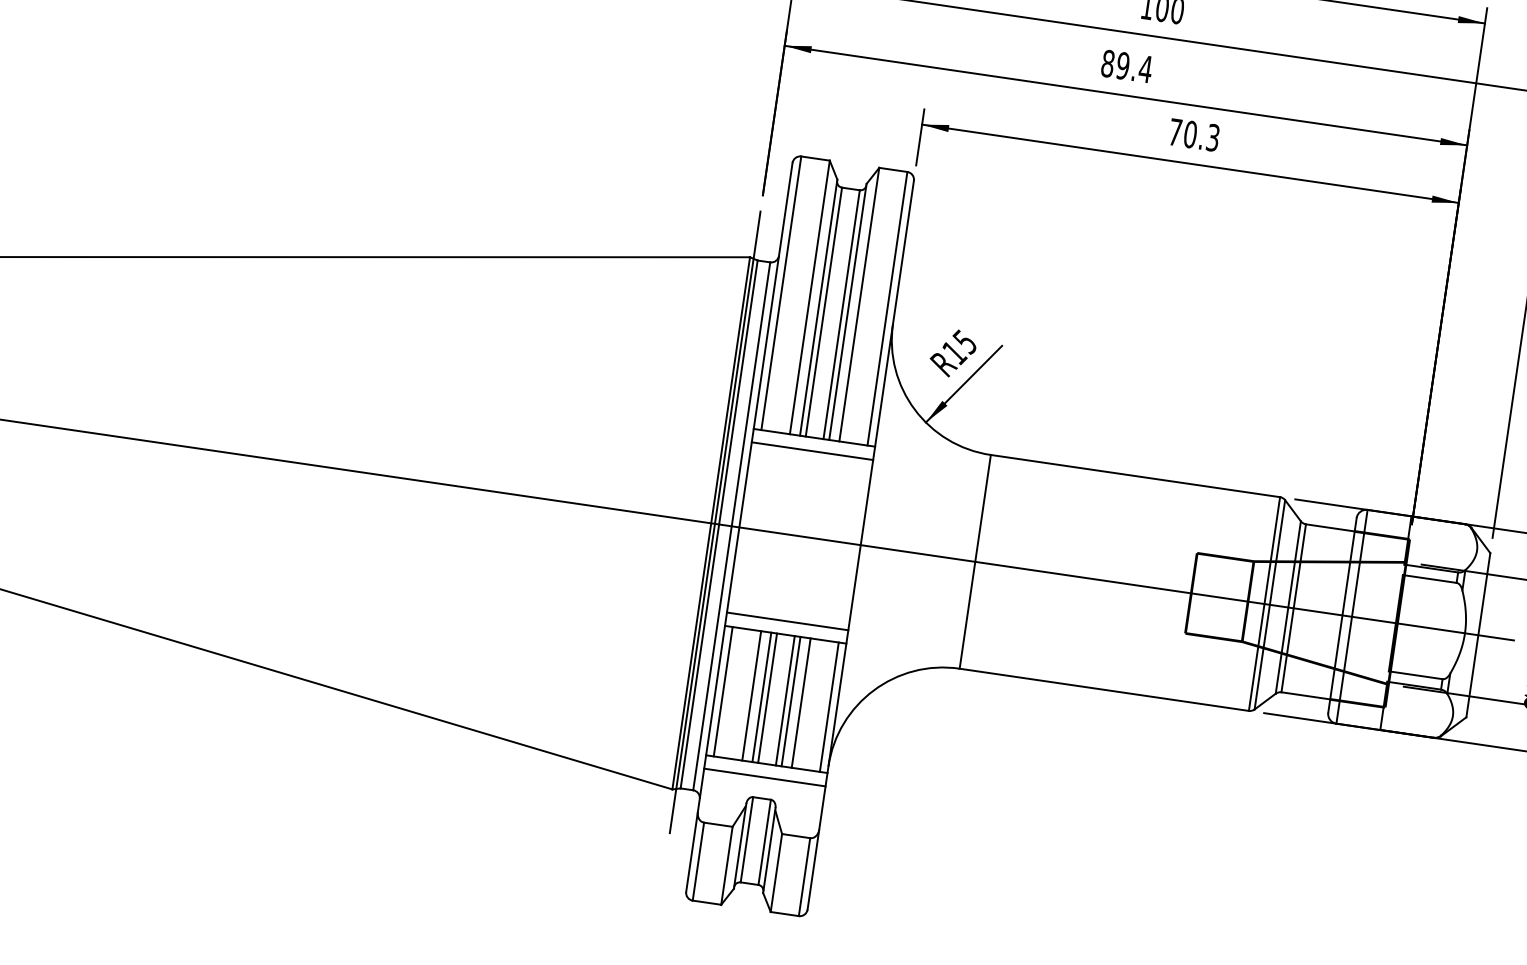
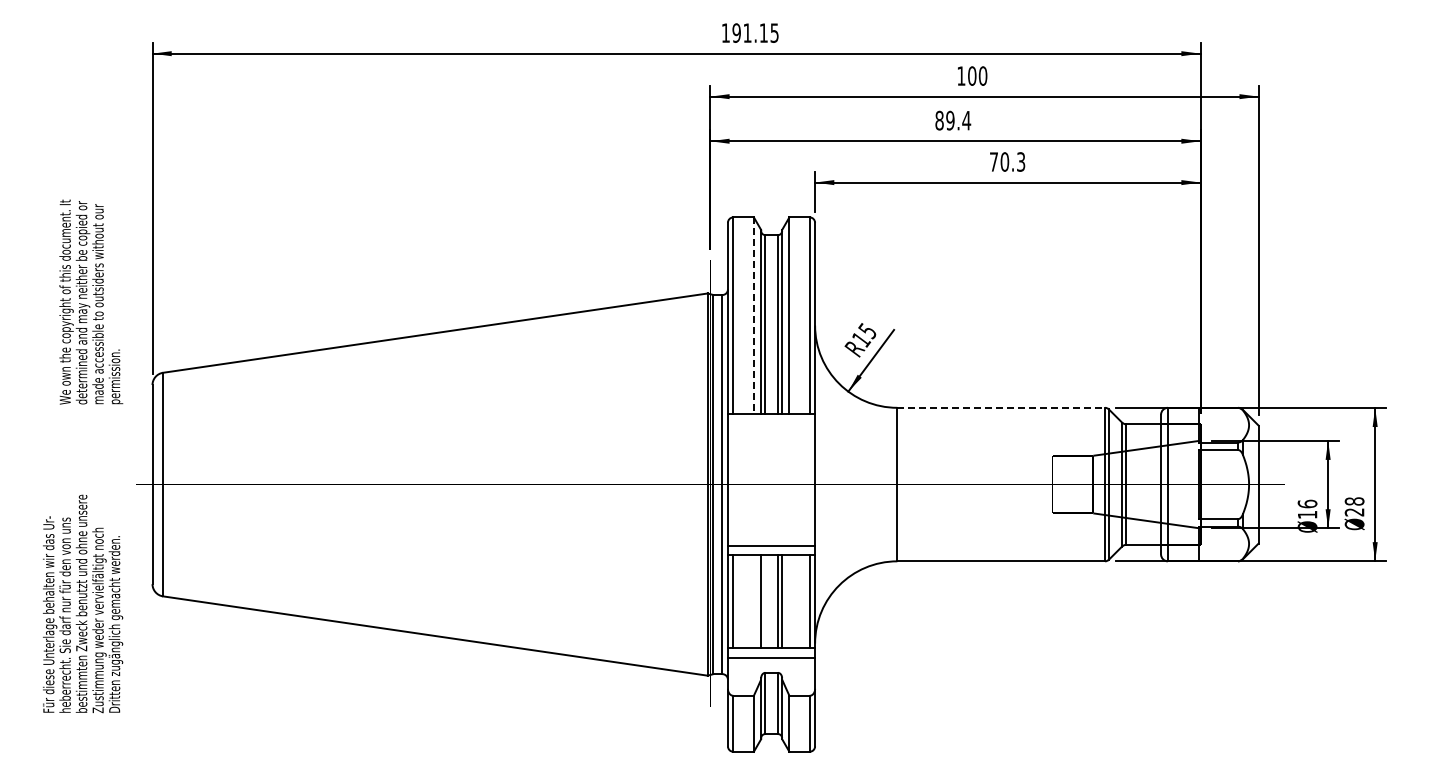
line: (809, 298) -> (753, 316), solid -> dashed
line: (812, 451) -> (771, 423), removed
line: (1135, 475) -> (1001, 407), solid -> dashed
line: (751, 695) -> (753, 601), removed
line: (767, 697) -> (765, 601), removed
line: (801, 702) -> (789, 601), removed

